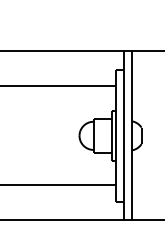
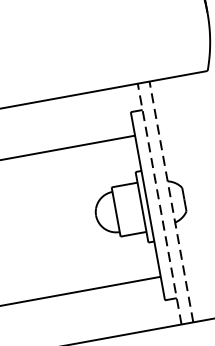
line: (124, 135) -> (159, 203), solid -> dashed
line: (132, 135) -> (171, 201), solid -> dashed

